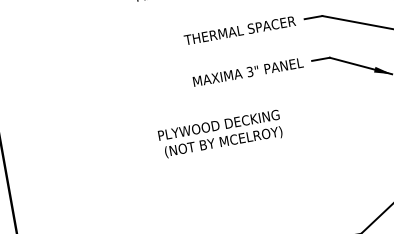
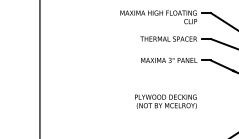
text: (219, 133) -> (165, 101), moved

